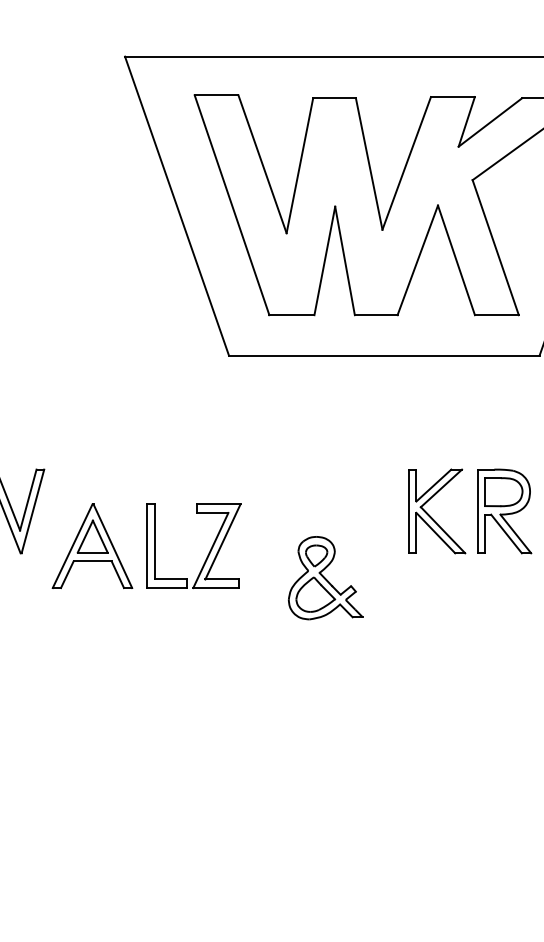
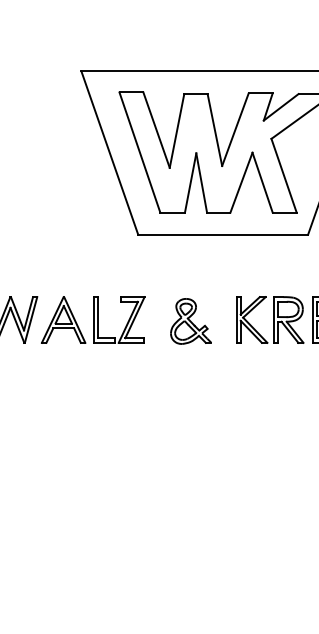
part: (147, 545) -> (93, 319), moved
part: (324, 578) -> (190, 321), moved

